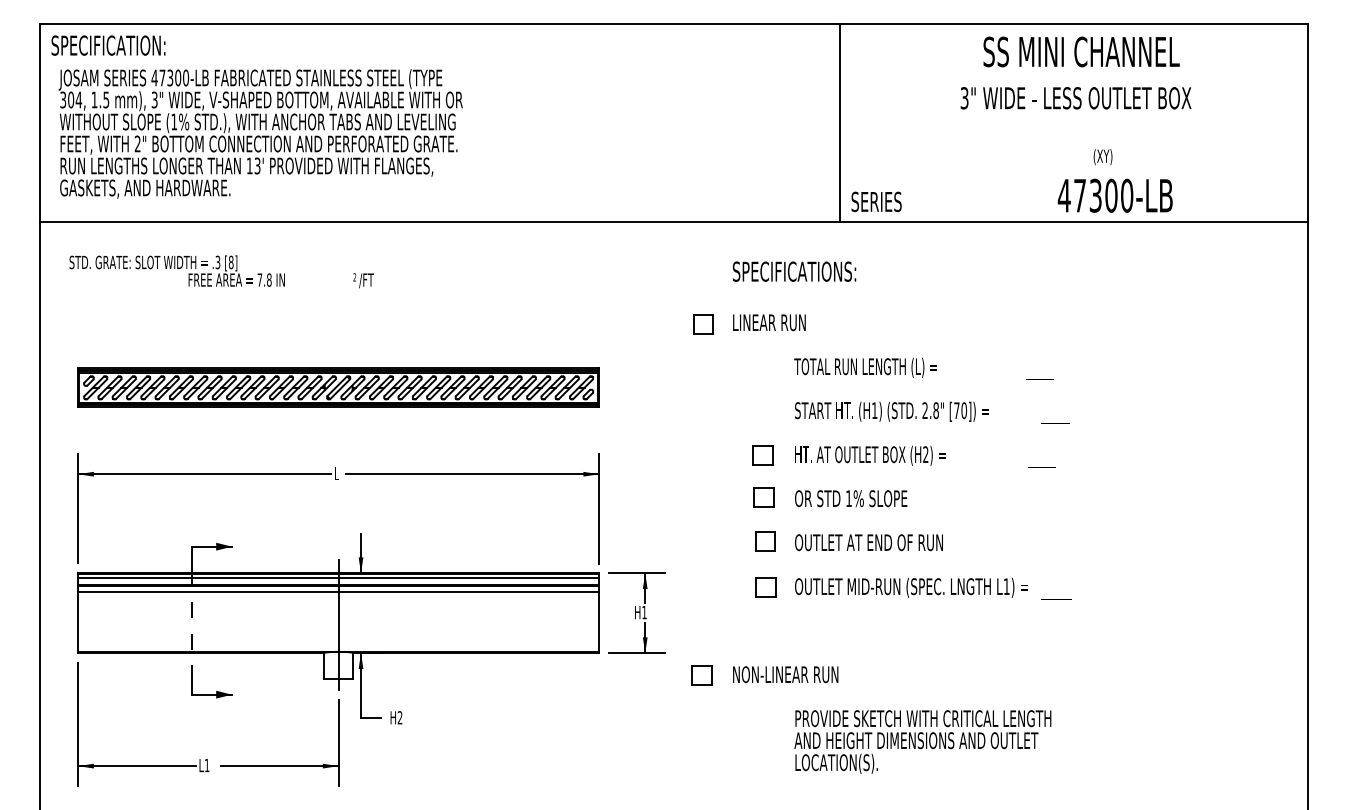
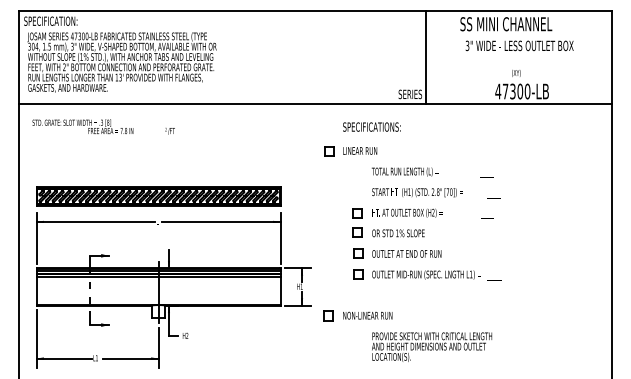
text: (1075, 97) -> (519, 45), moved
line: (840, 123) -> (426, 57), moved
part: (338, 387) -> (158, 196), moved

